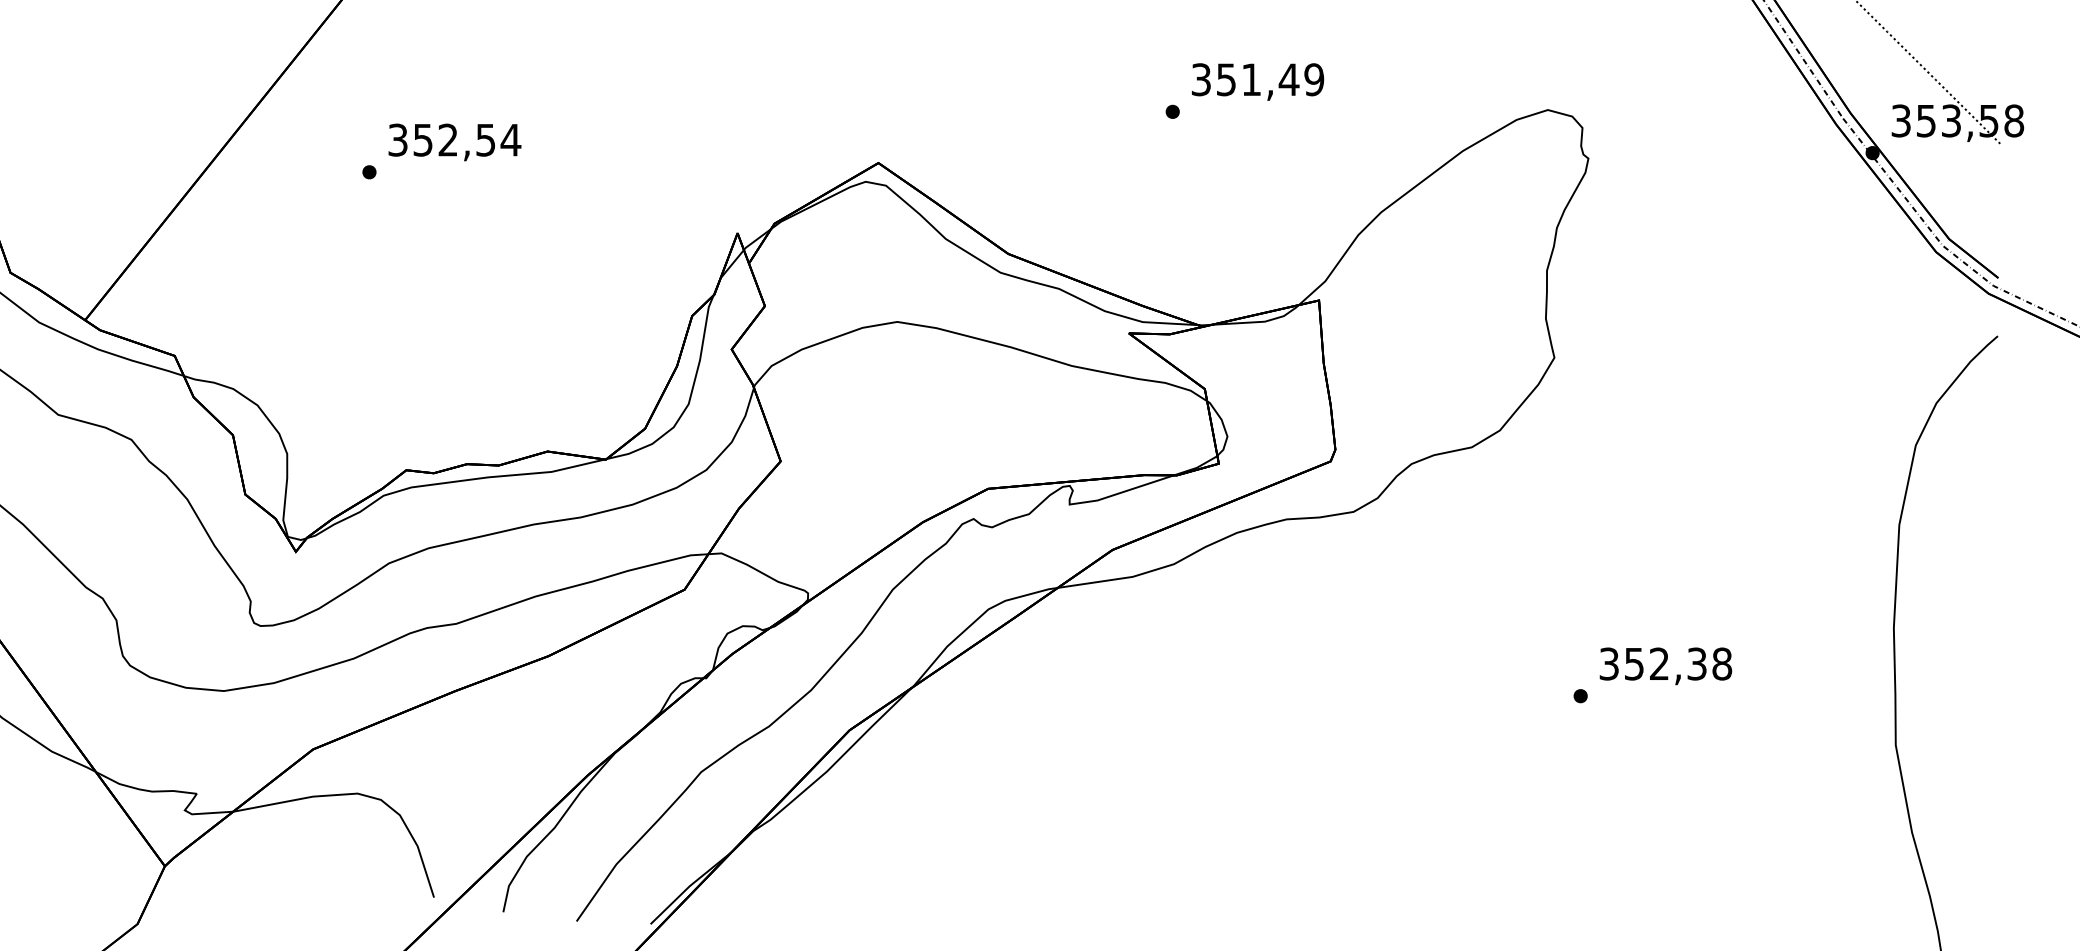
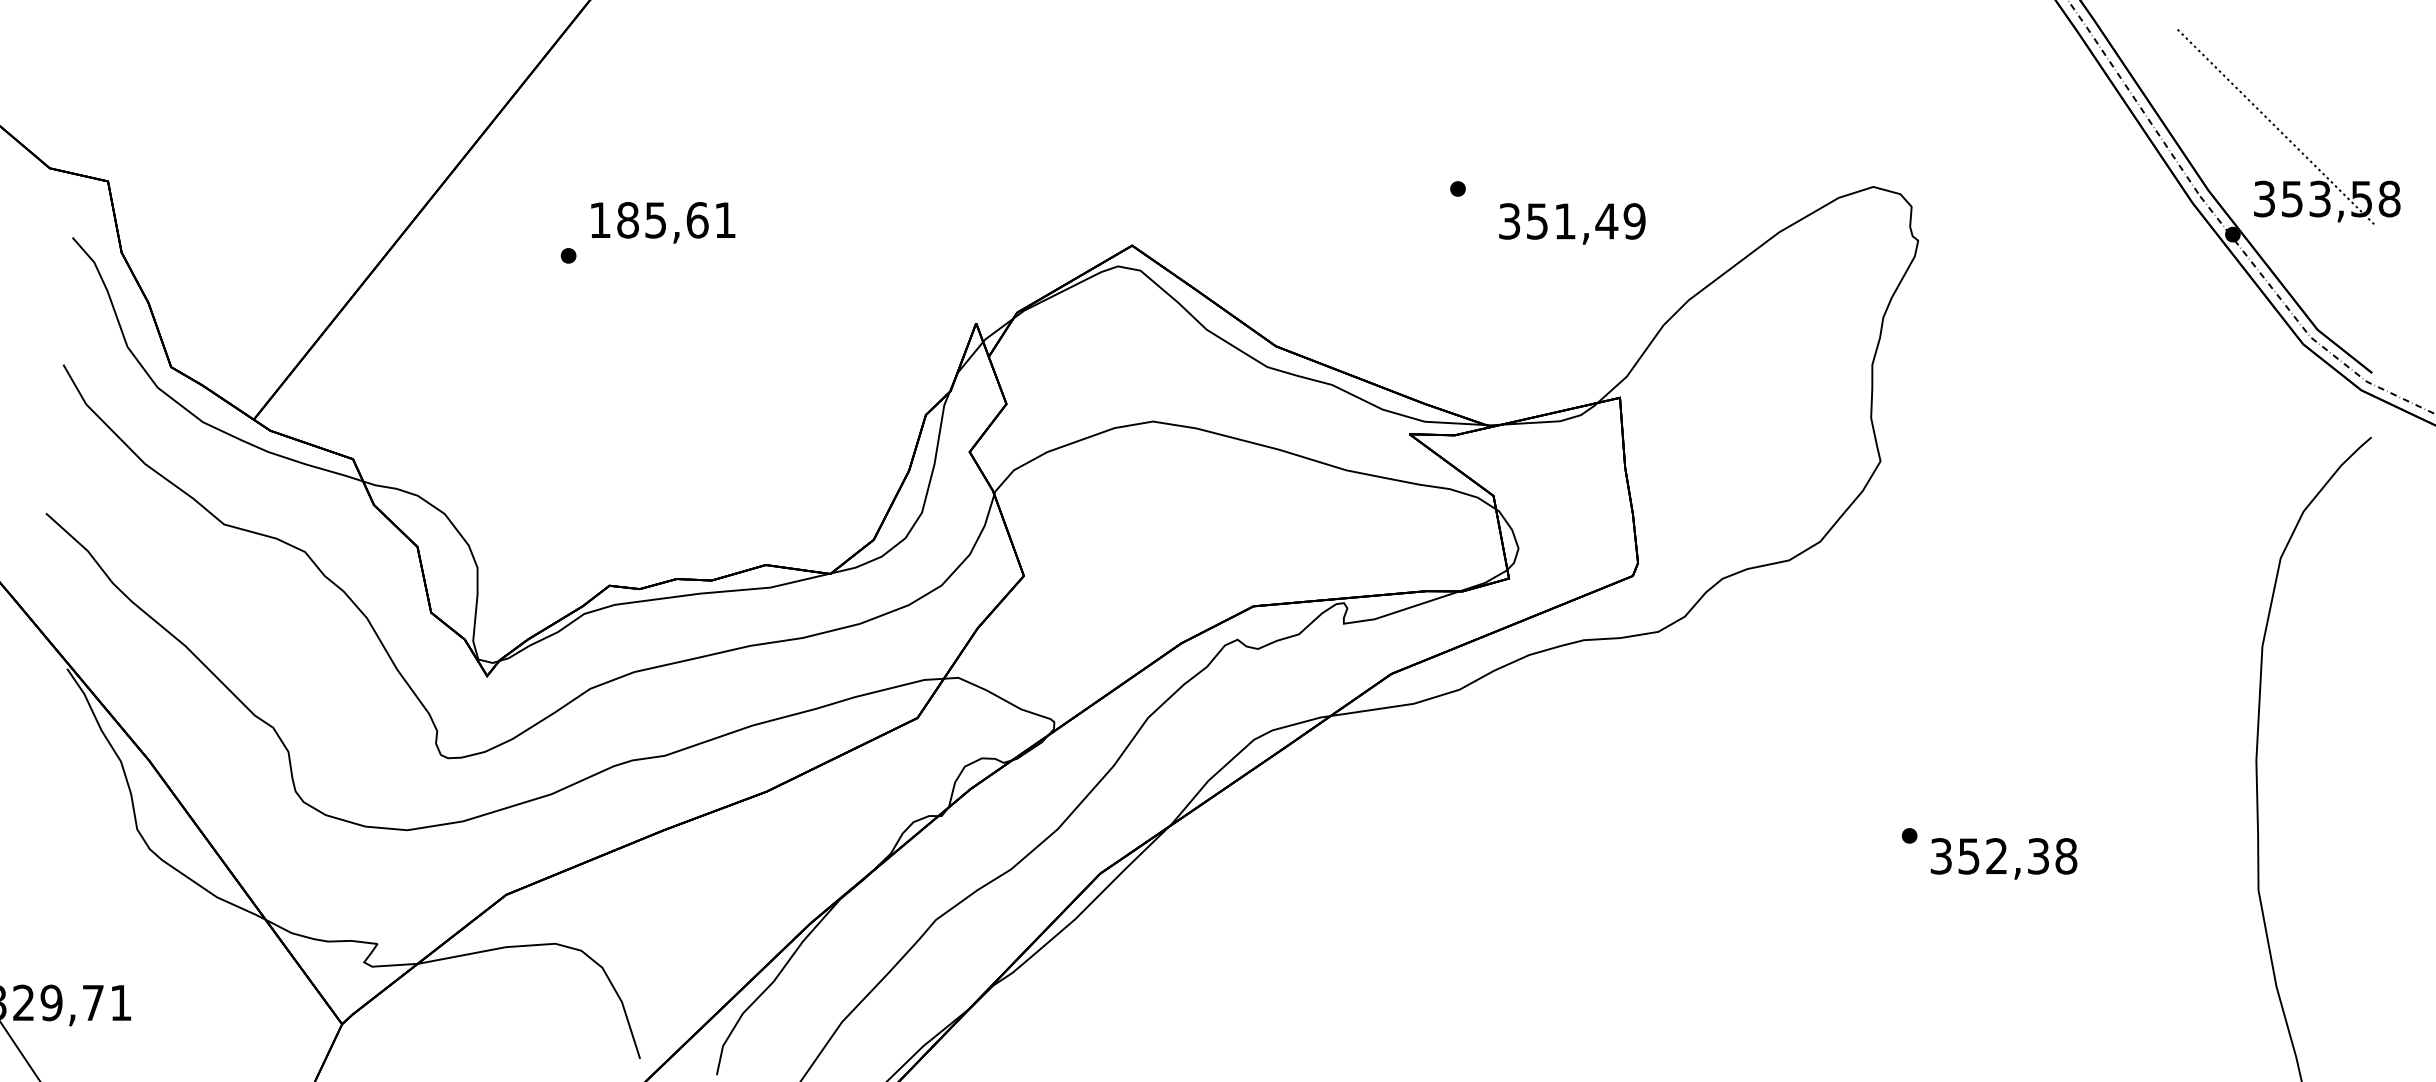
text: (1258, 81) -> (1572, 223), moved
text: (454, 140) -> (662, 220), 352,54 -> 185,61
text: (1665, 666) -> (2003, 858), moved

